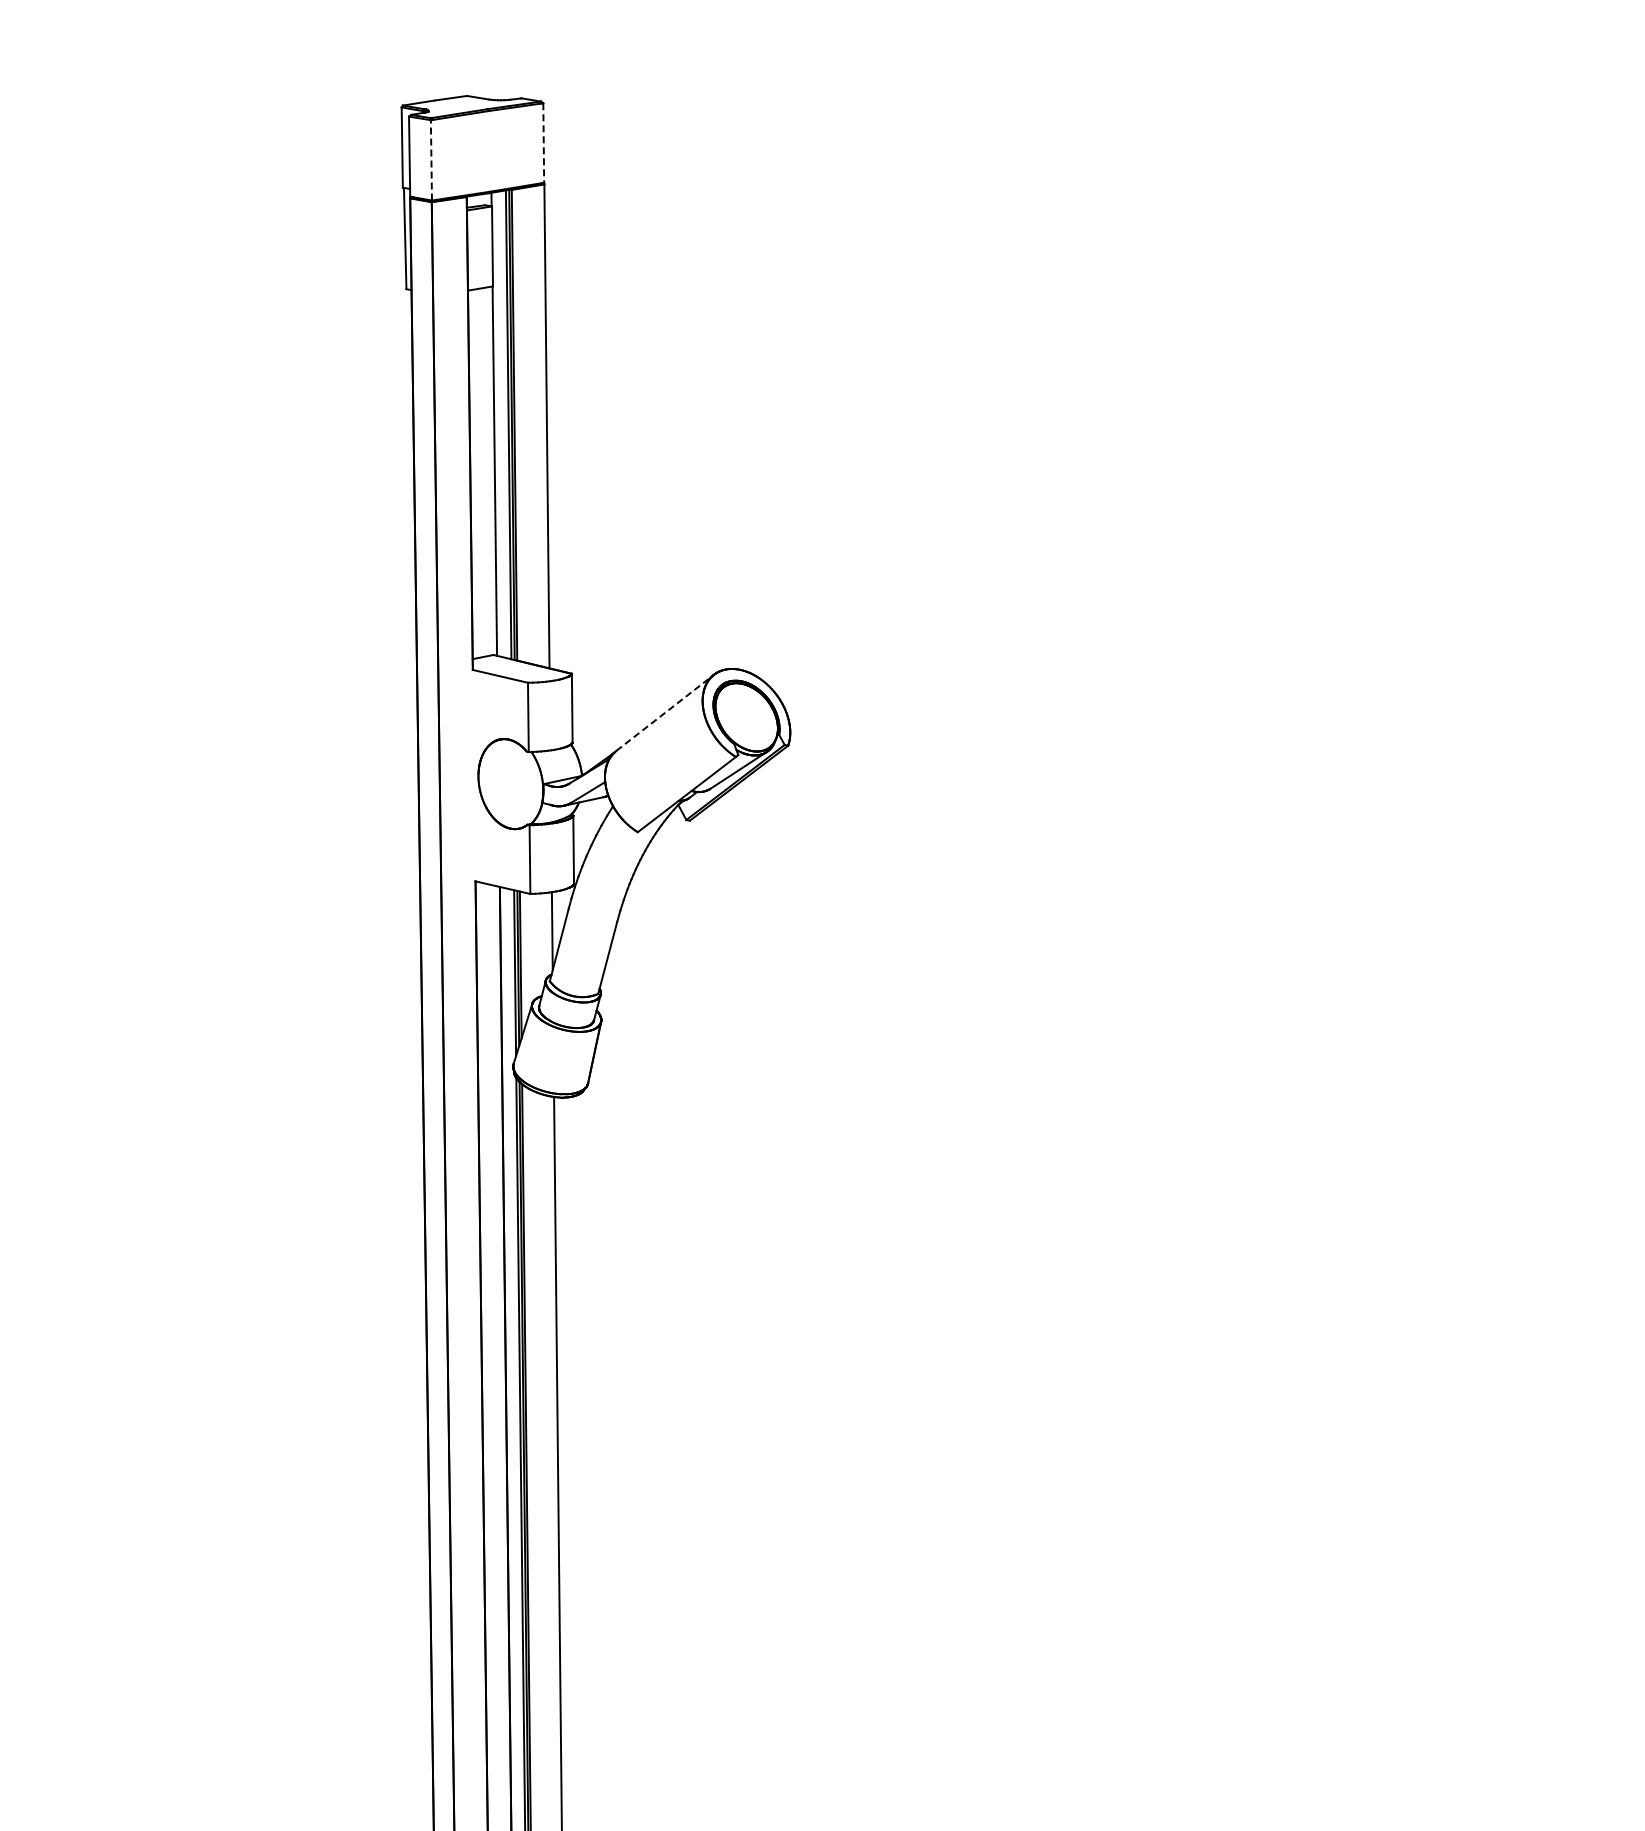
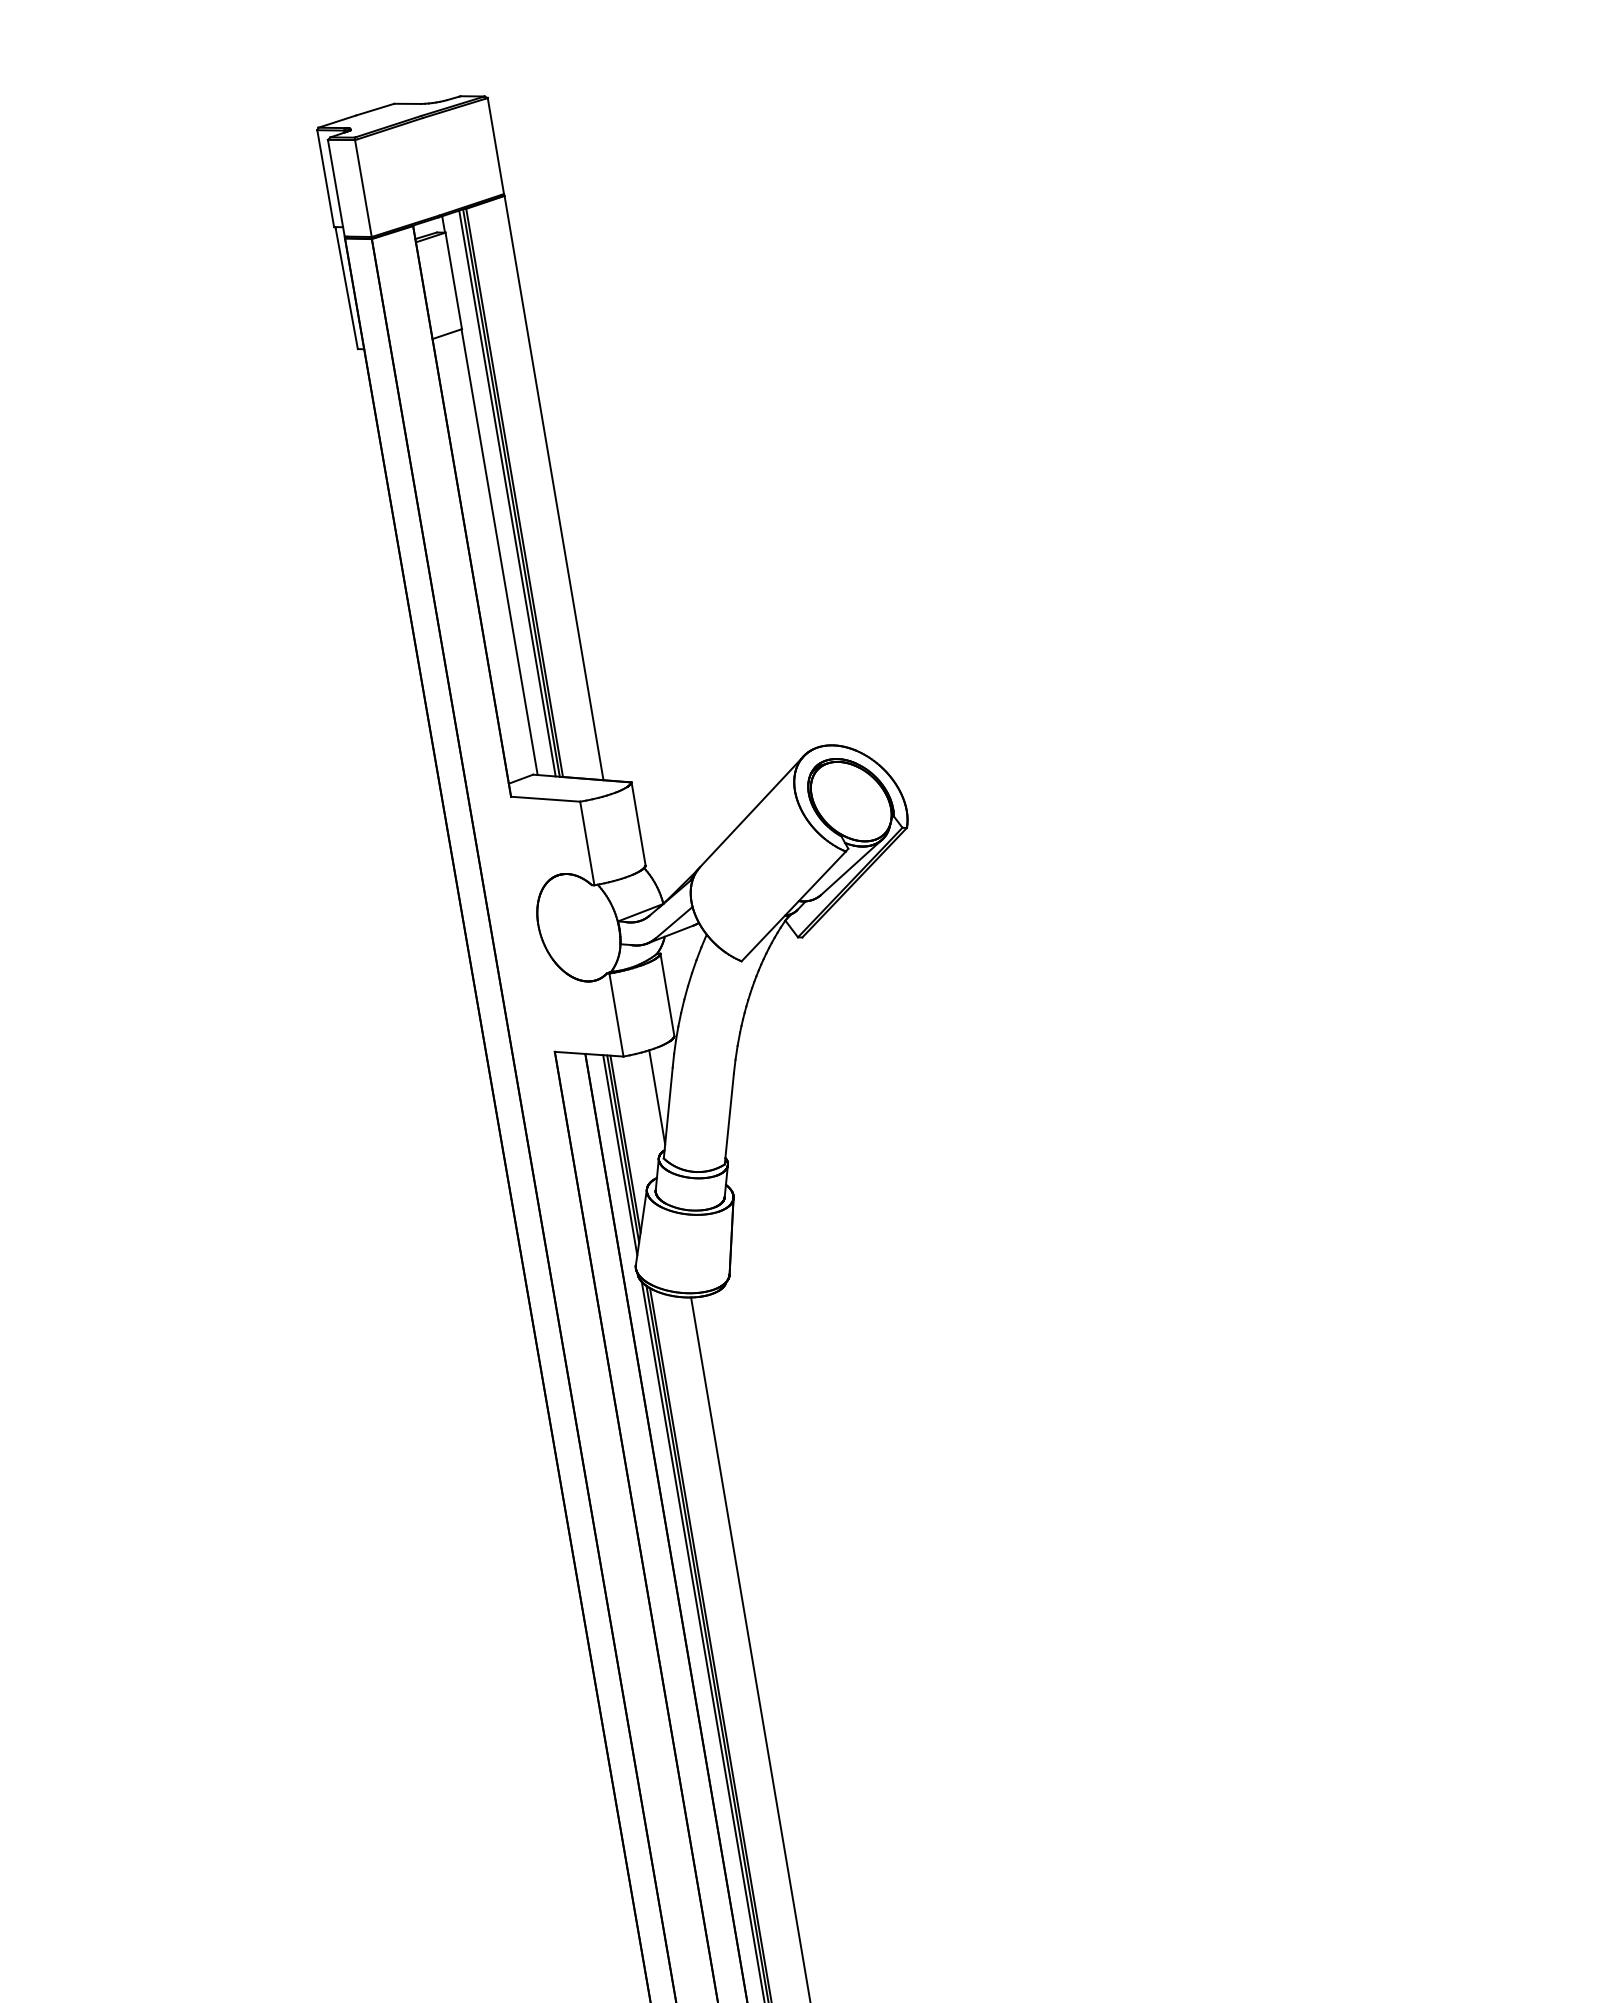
line: (543, 143) -> (495, 146), dashed -> solid
line: (431, 159) -> (363, 187), dashed -> solid
line: (665, 712) -> (752, 811), dashed -> solid

